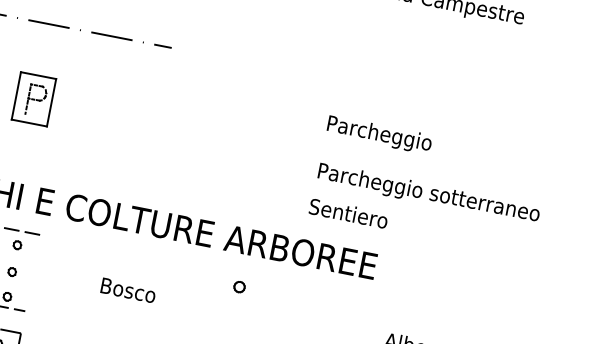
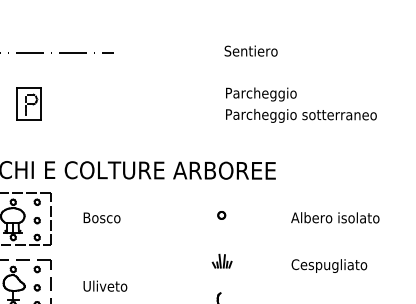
text: (379, 135) -> (261, 94), moved
text: (347, 212) -> (250, 50), moved
line: (32, 272) -> (50, 218), added
part: (239, 287) -> (221, 215), moved
text: (127, 289) -> (101, 217), moved

